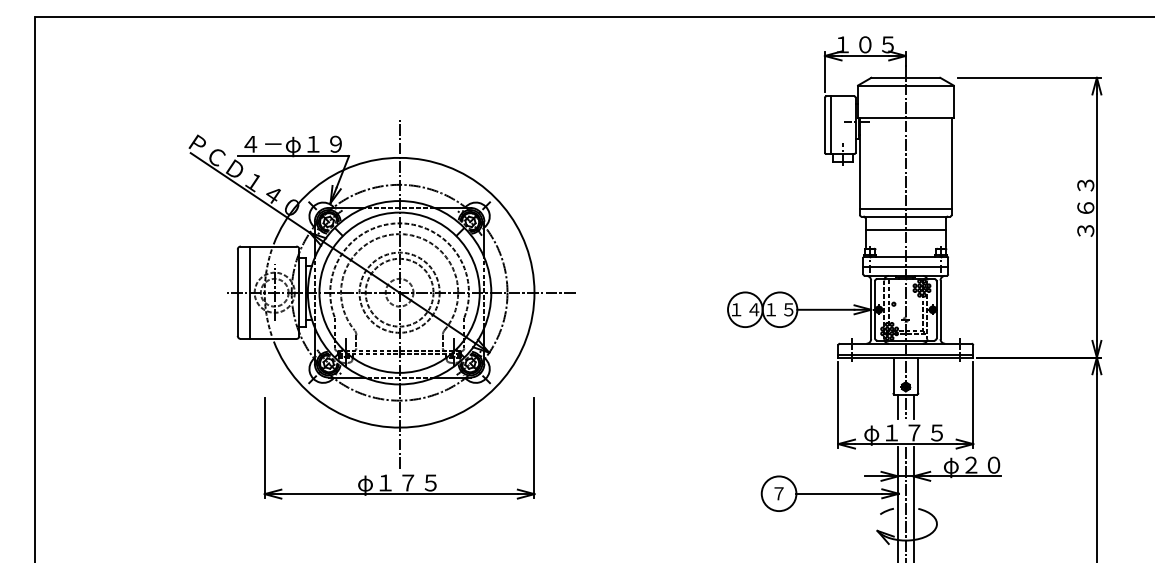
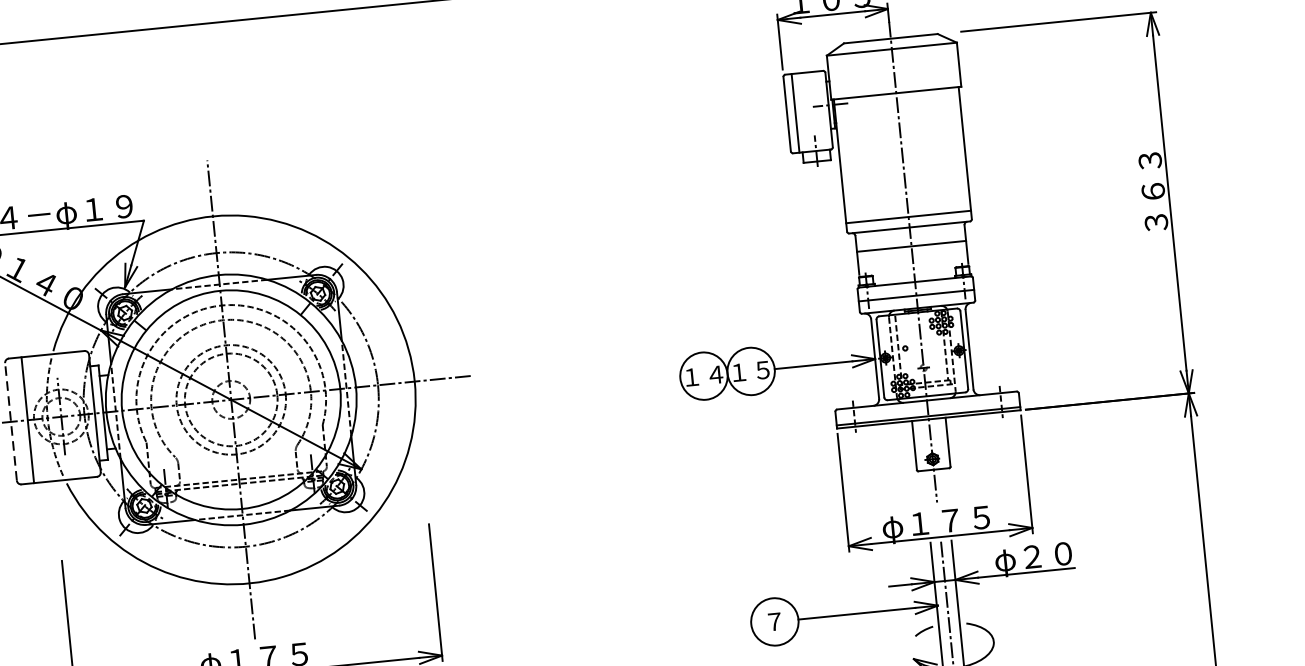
line: (237, 292) -> (10, 421), solid -> dashed
line: (898, 406) -> (925, 486), removed
line: (913, 406) -> (945, 484), removed

